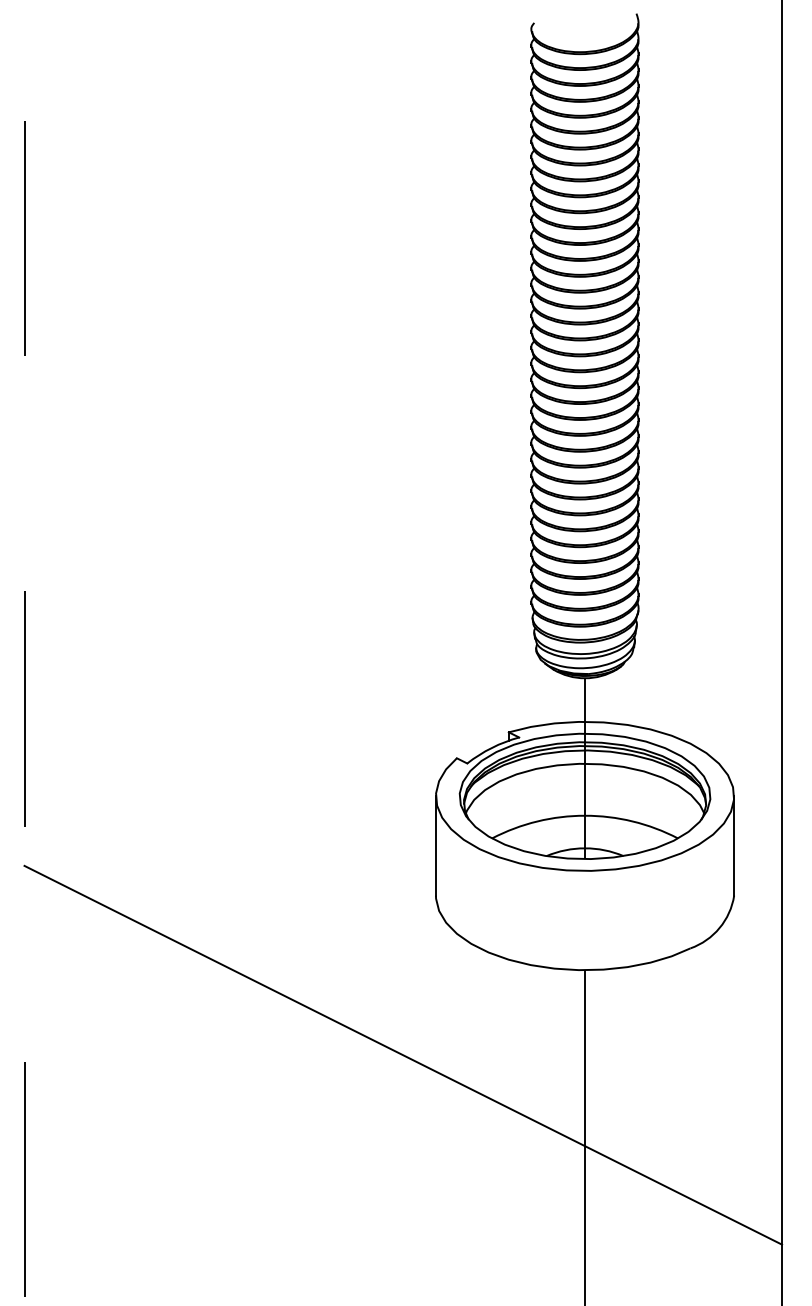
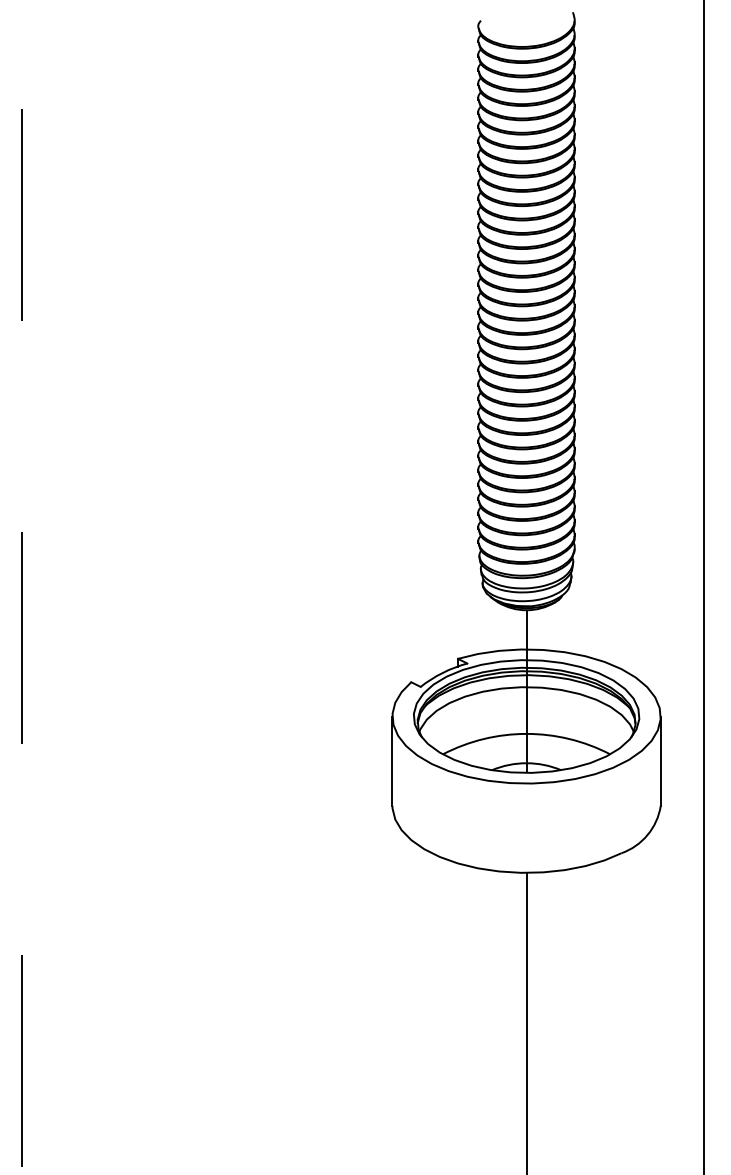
line: (403, 1054) -> (363, 948), removed

